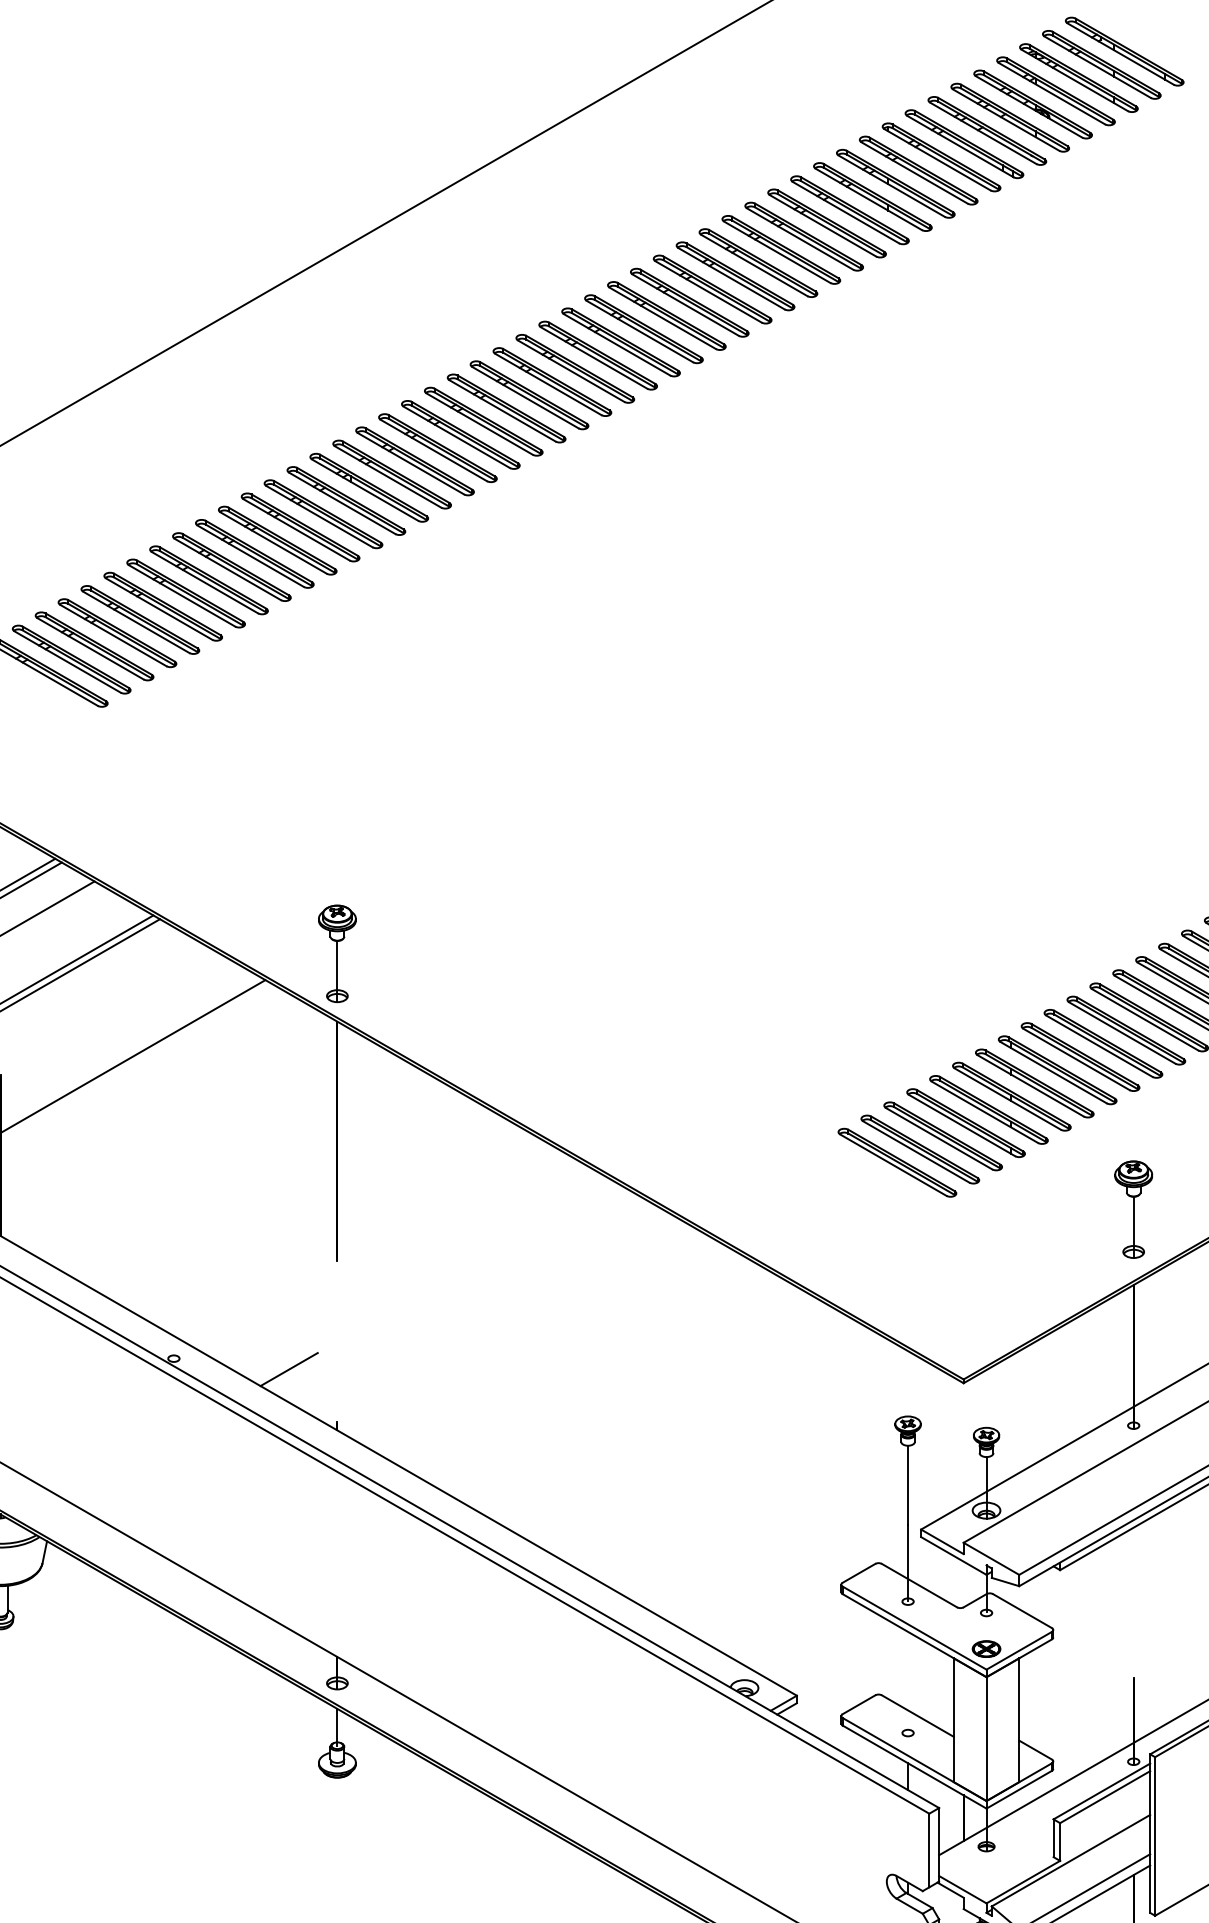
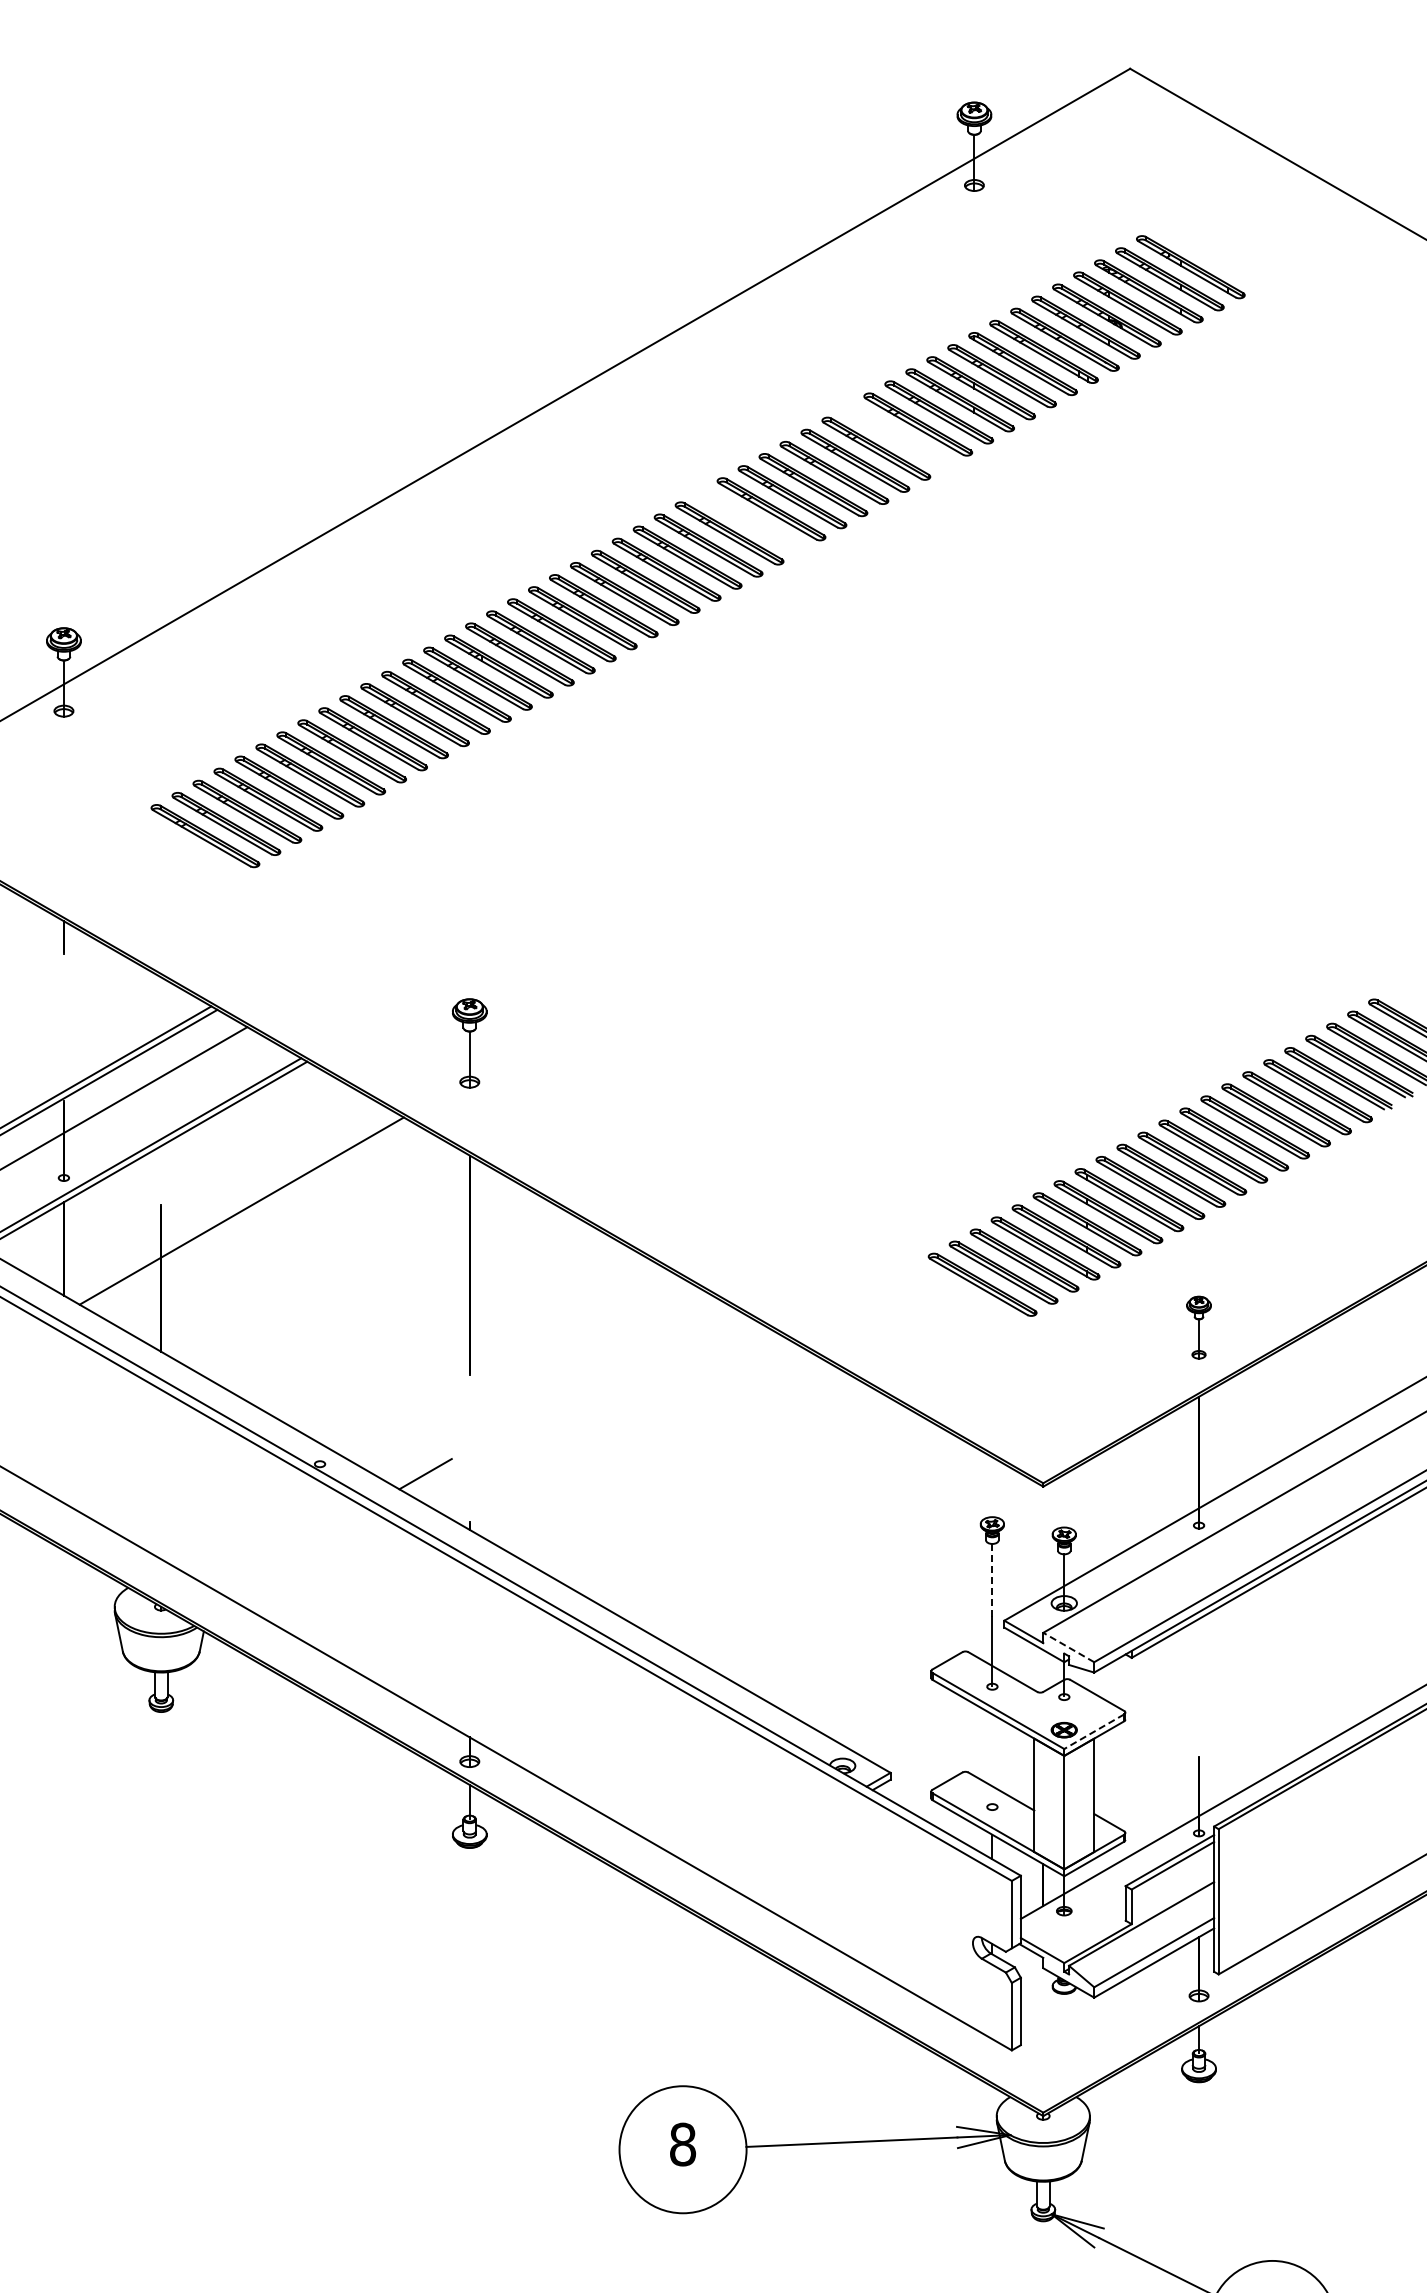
part: (804, 236) -> (897, 436), removed
part: (643, 329) -> (750, 521), removed
part: (337, 953) -> (469, 1043), moved
part: (1133, 1209) -> (1198, 1327), size x0.7
line: (908, 1484) -> (992, 1579), solid -> dashed
line: (991, 1558) -> (1068, 1647), solid -> dashed
line: (1019, 1650) -> (1094, 1731), solid -> dashed

